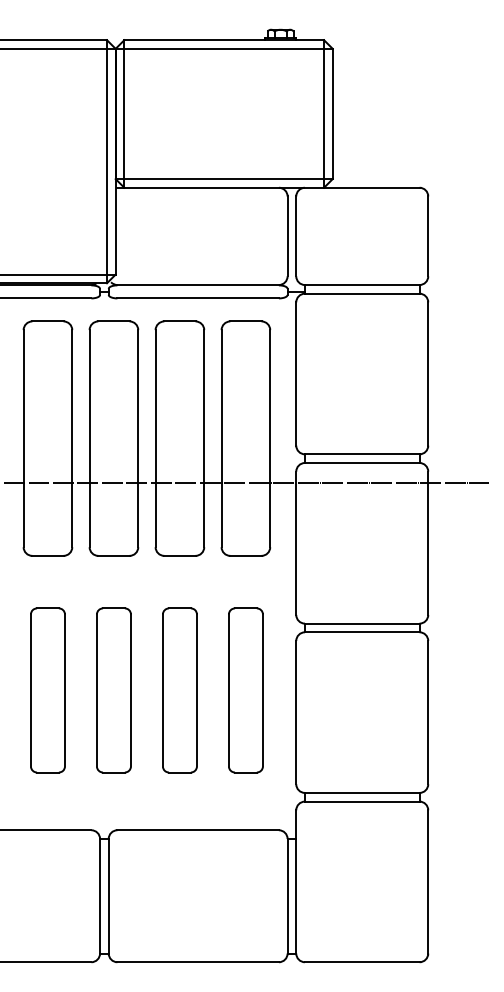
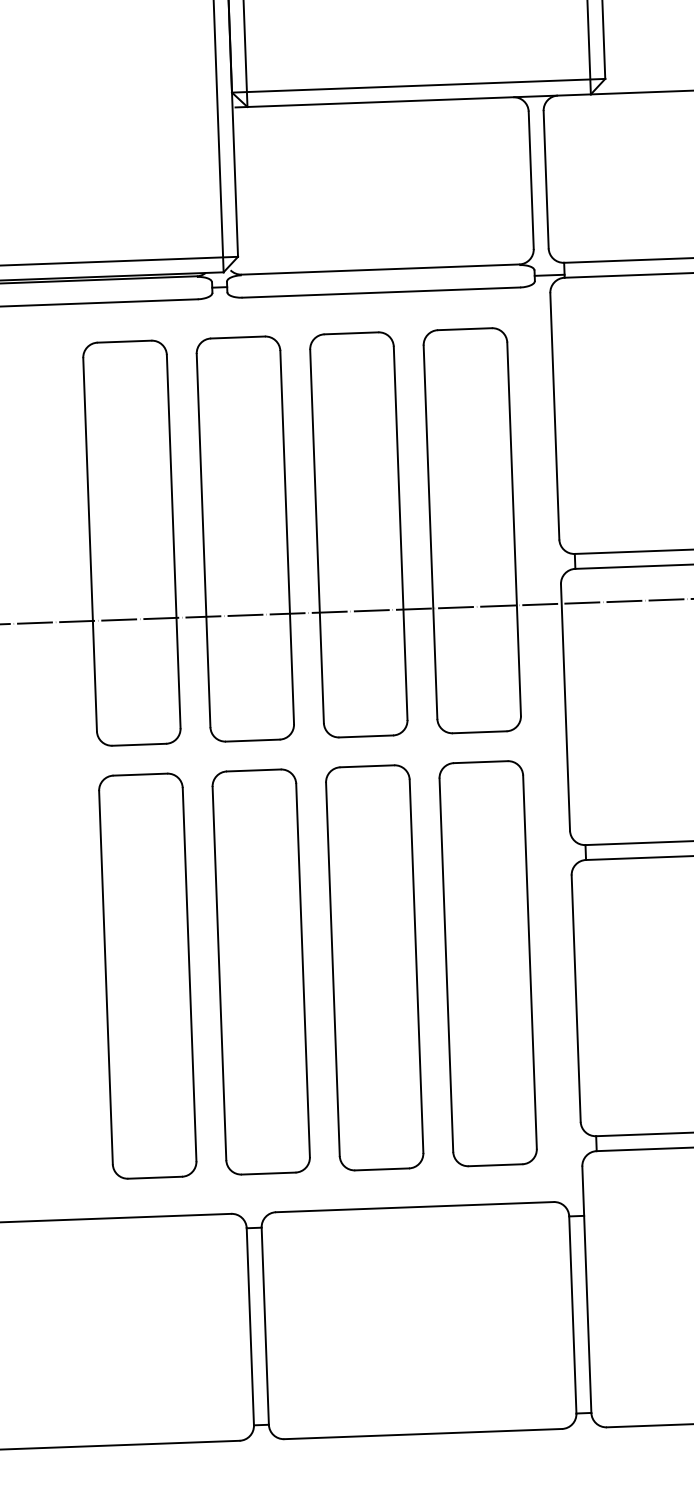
part: (47, 690) -> (147, 976), size x1.43
part: (113, 690) -> (260, 972), size x1.43
part: (179, 690) -> (373, 967), size x1.43
part: (245, 690) -> (487, 963), size x1.43

